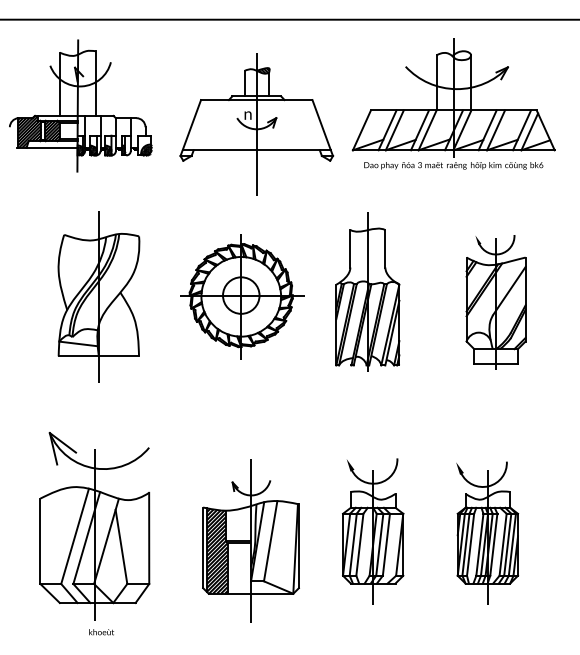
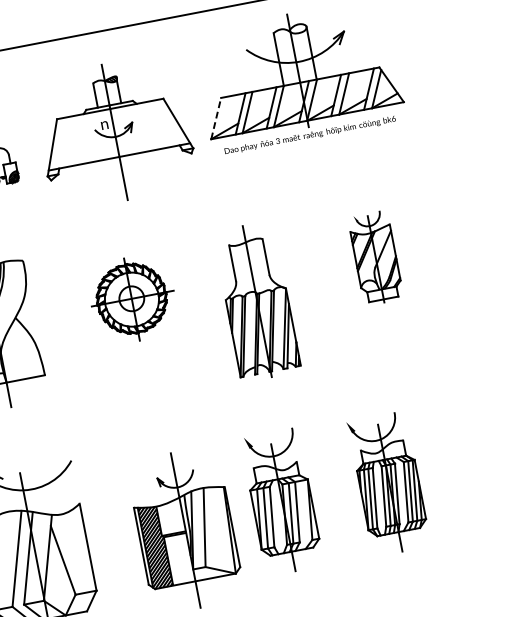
line: (361, 130) -> (215, 118), solid -> dashed
part: (367, 291) -> (256, 300), moved
part: (242, 296) -> (132, 299), size x0.7
part: (495, 302) -> (375, 258), size x0.7
part: (373, 531) -> (282, 501), moved
part: (487, 532) -> (388, 483), moved

